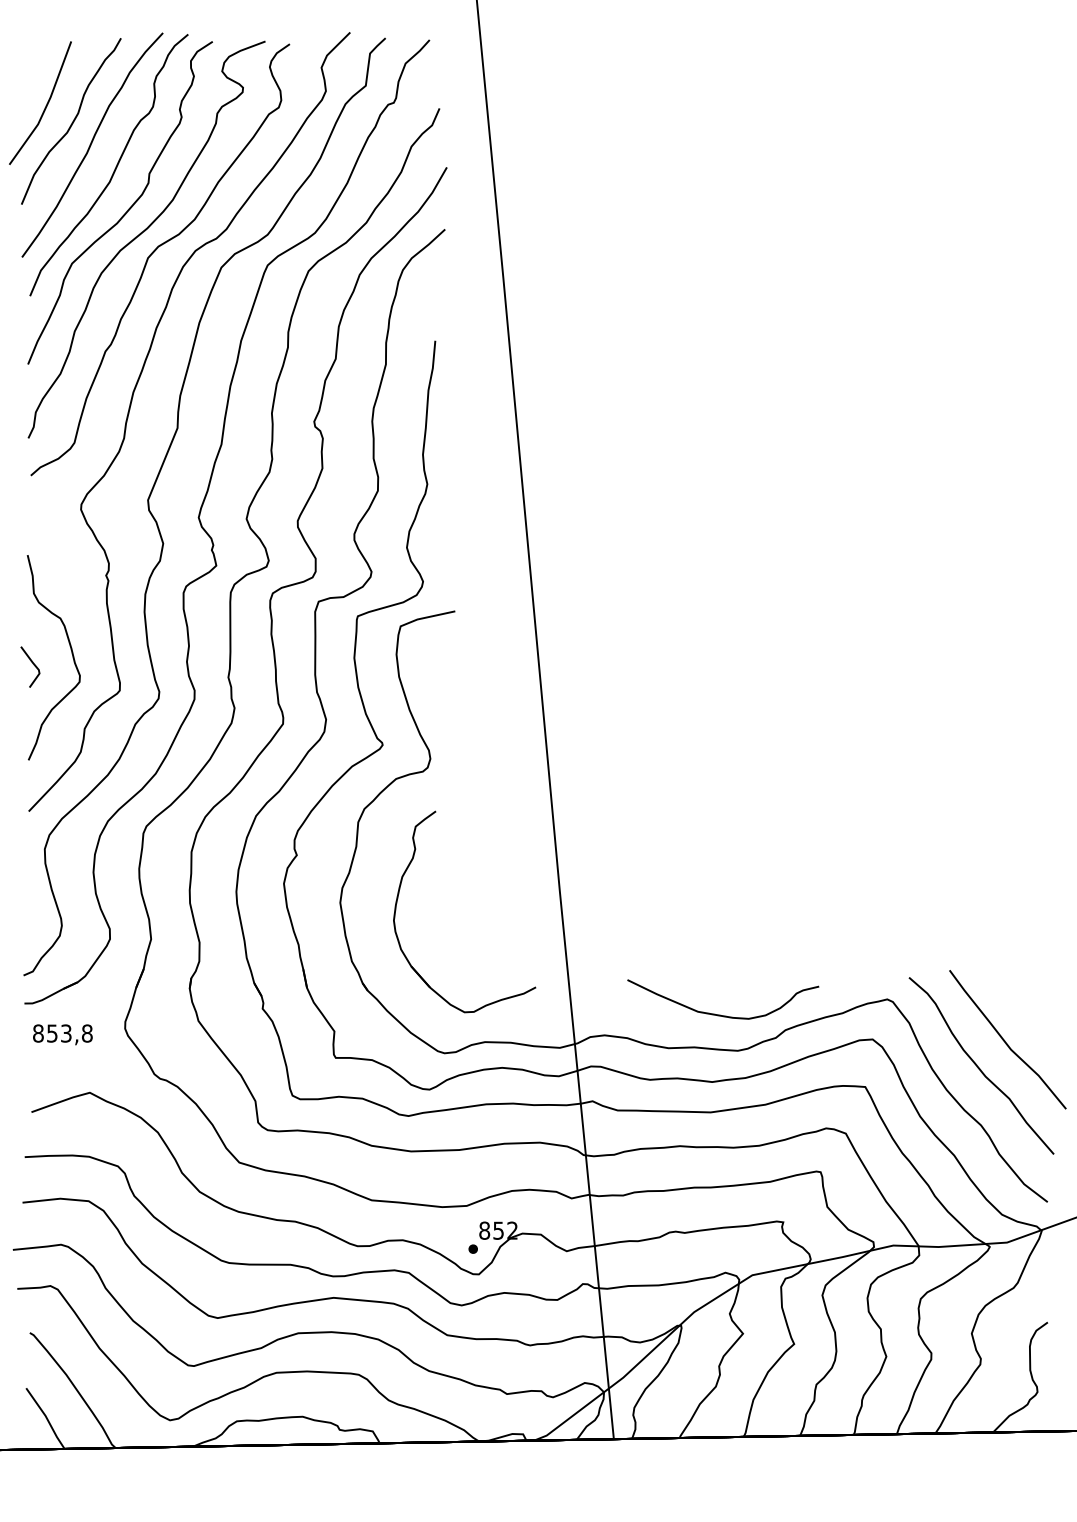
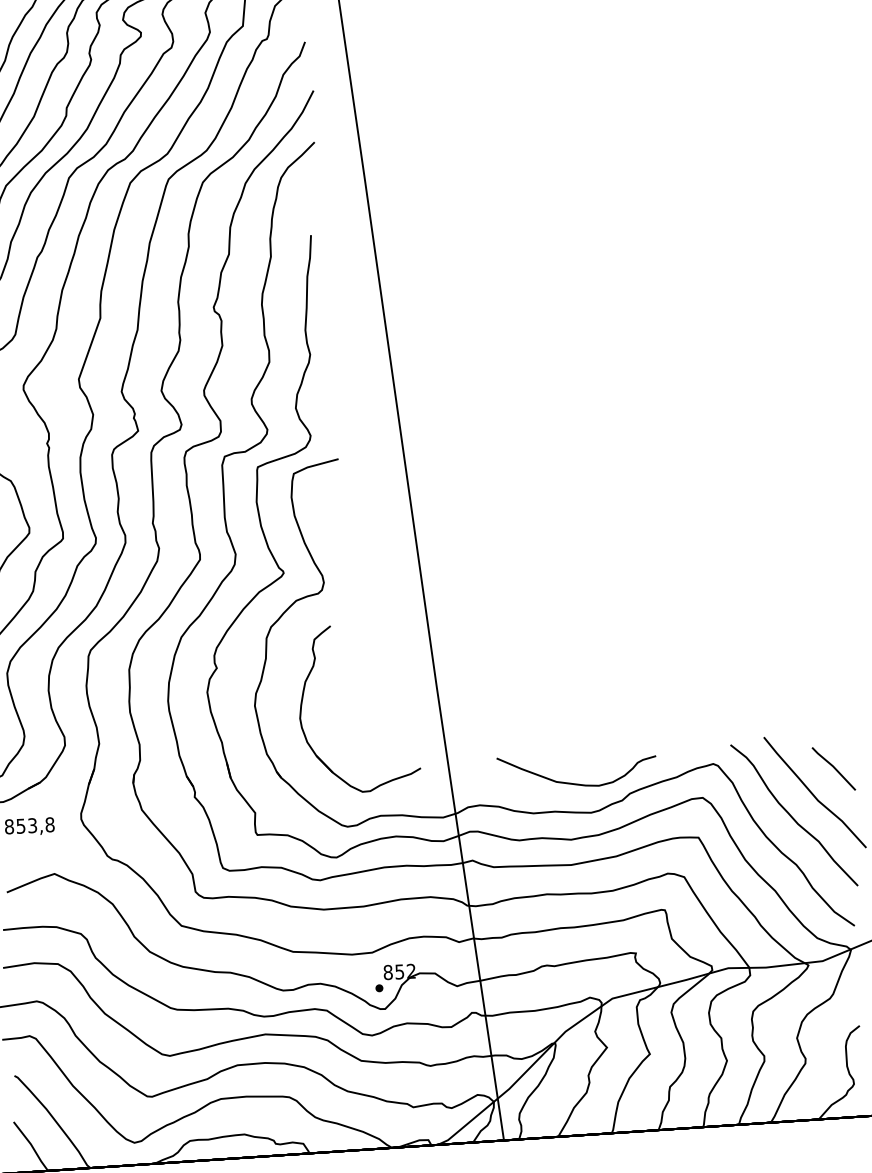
line: (1031, 1011) -> (833, 768), added

